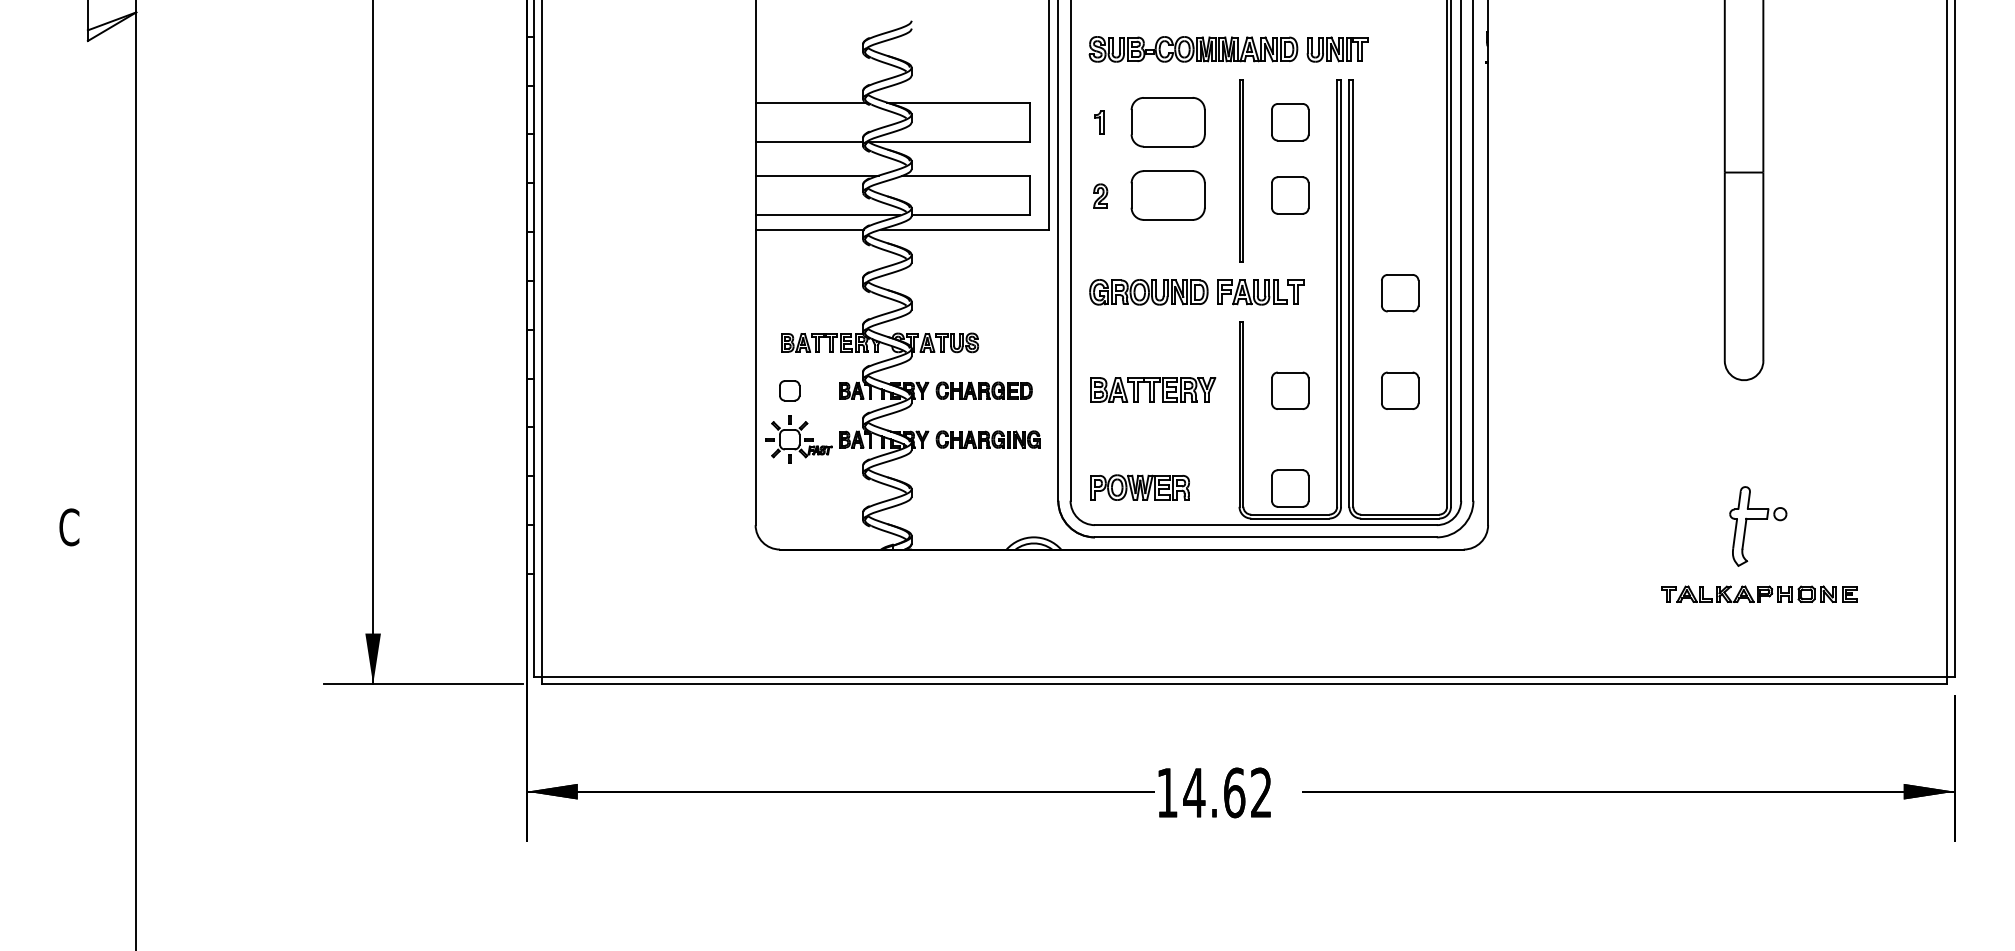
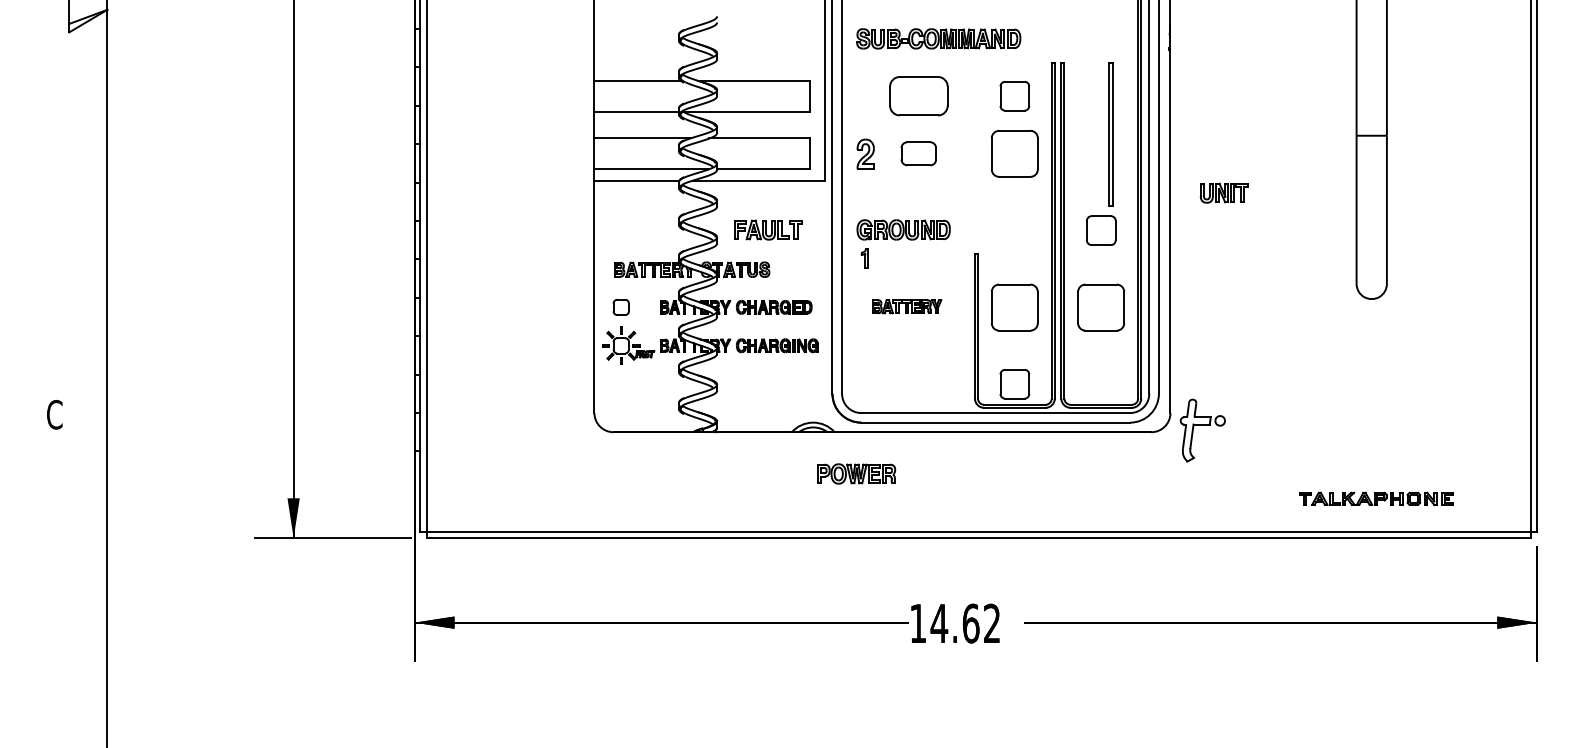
part: (1337, 49) -> (1224, 193), moved
part: (1099, 122) -> (864, 258), moved
line: (1240, 170) -> (1110, 134), moved
part: (1100, 195) -> (865, 153), size x1.6
part: (1167, 195) -> (918, 153), size x0.6
part: (1290, 195) -> (1015, 153), size x1.6
part: (1260, 292) -> (768, 230), moved
part: (1153, 389) -> (907, 306), size x0.7
part: (1290, 390) -> (1015, 307), size x1.6
part: (1400, 390) -> (1101, 307), size x1.6
part: (1139, 487) -> (856, 473), moved
part: (1758, 519) -> (1203, 425), moved
part: (1759, 593) -> (1376, 498), moved

